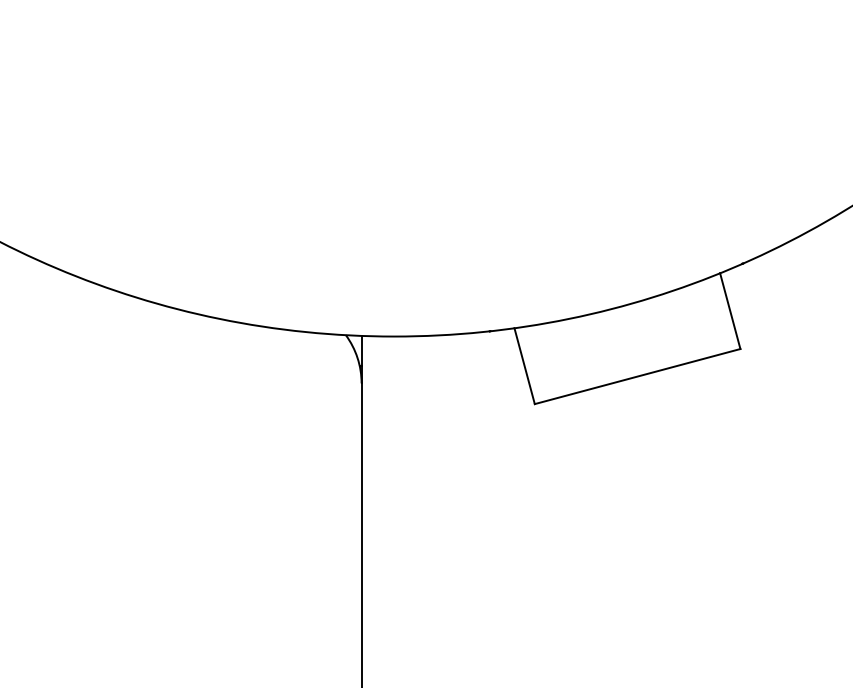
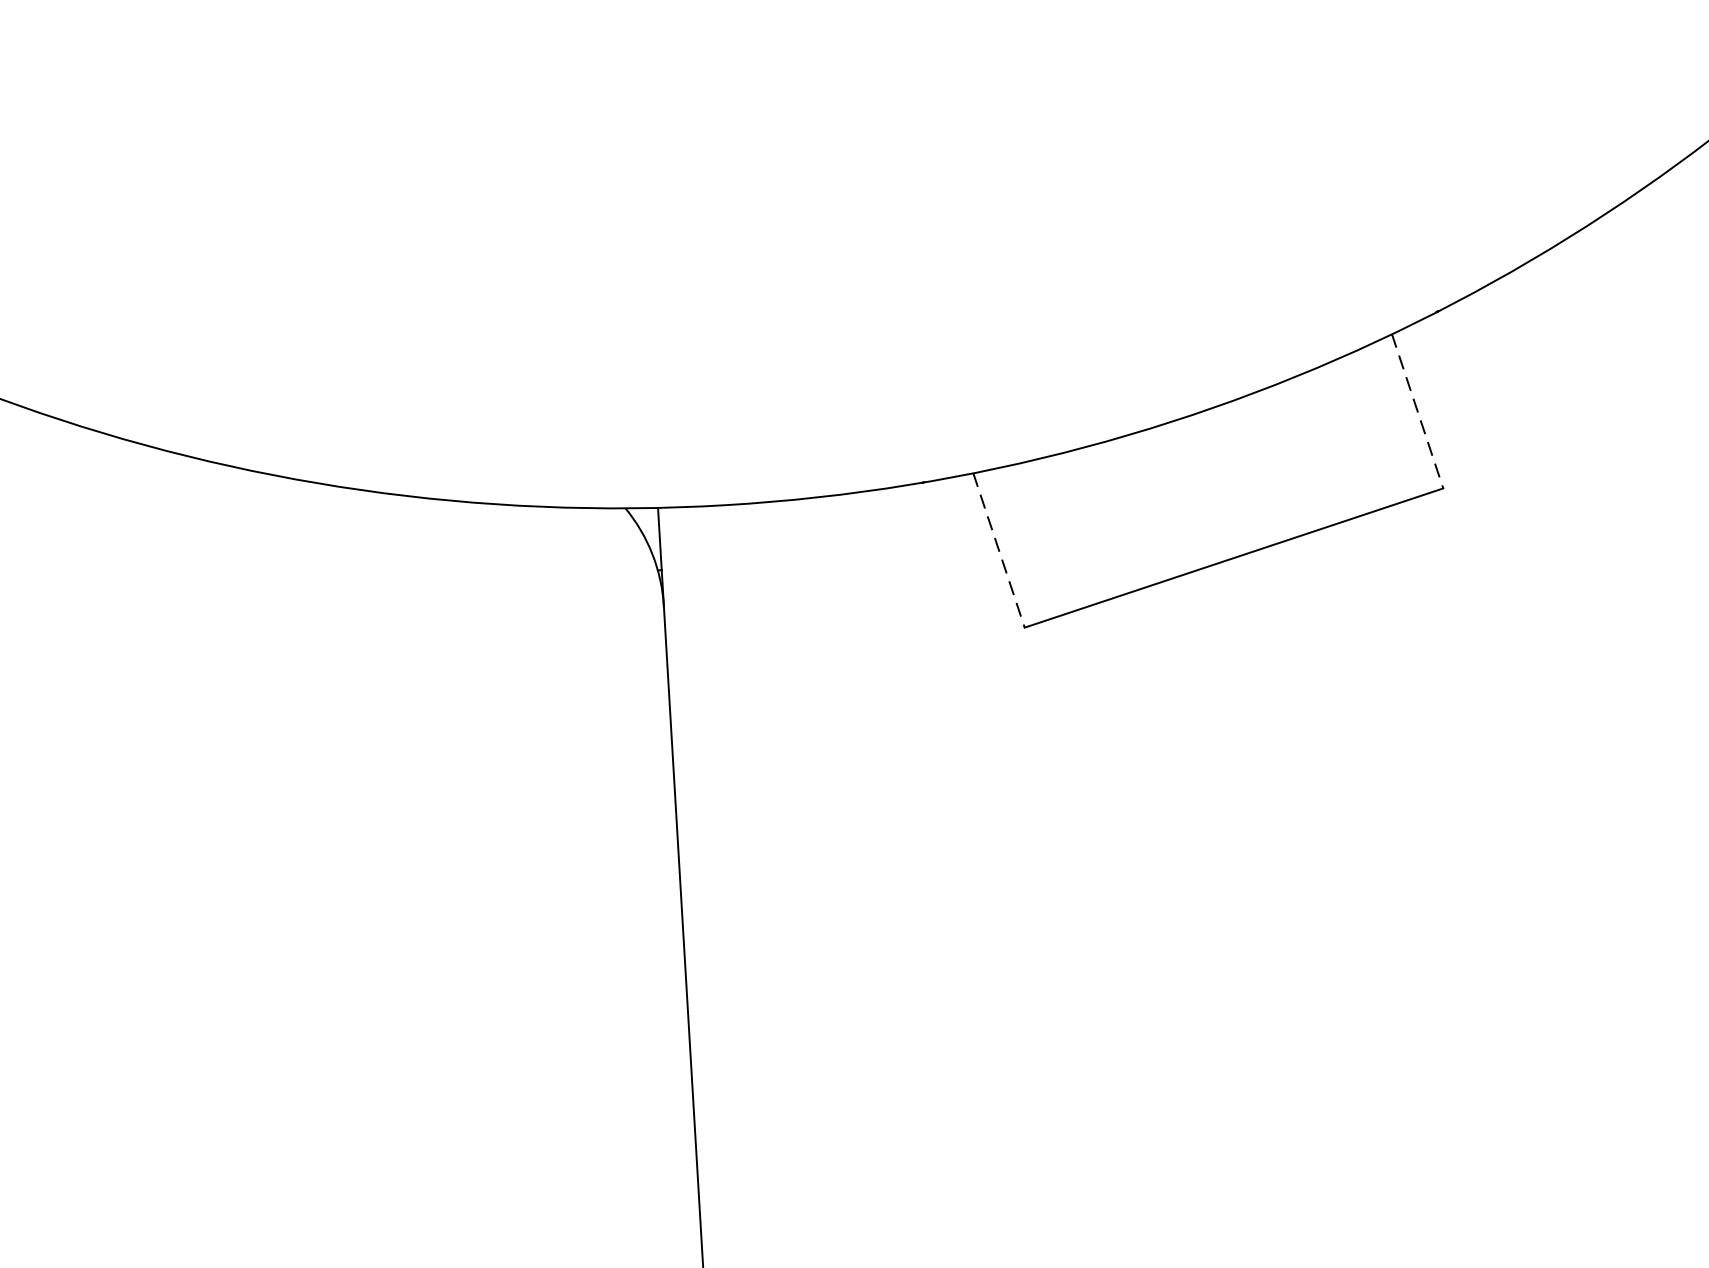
line: (730, 311) -> (1418, 412), solid -> dashed
line: (524, 366) -> (998, 551), solid -> dashed

